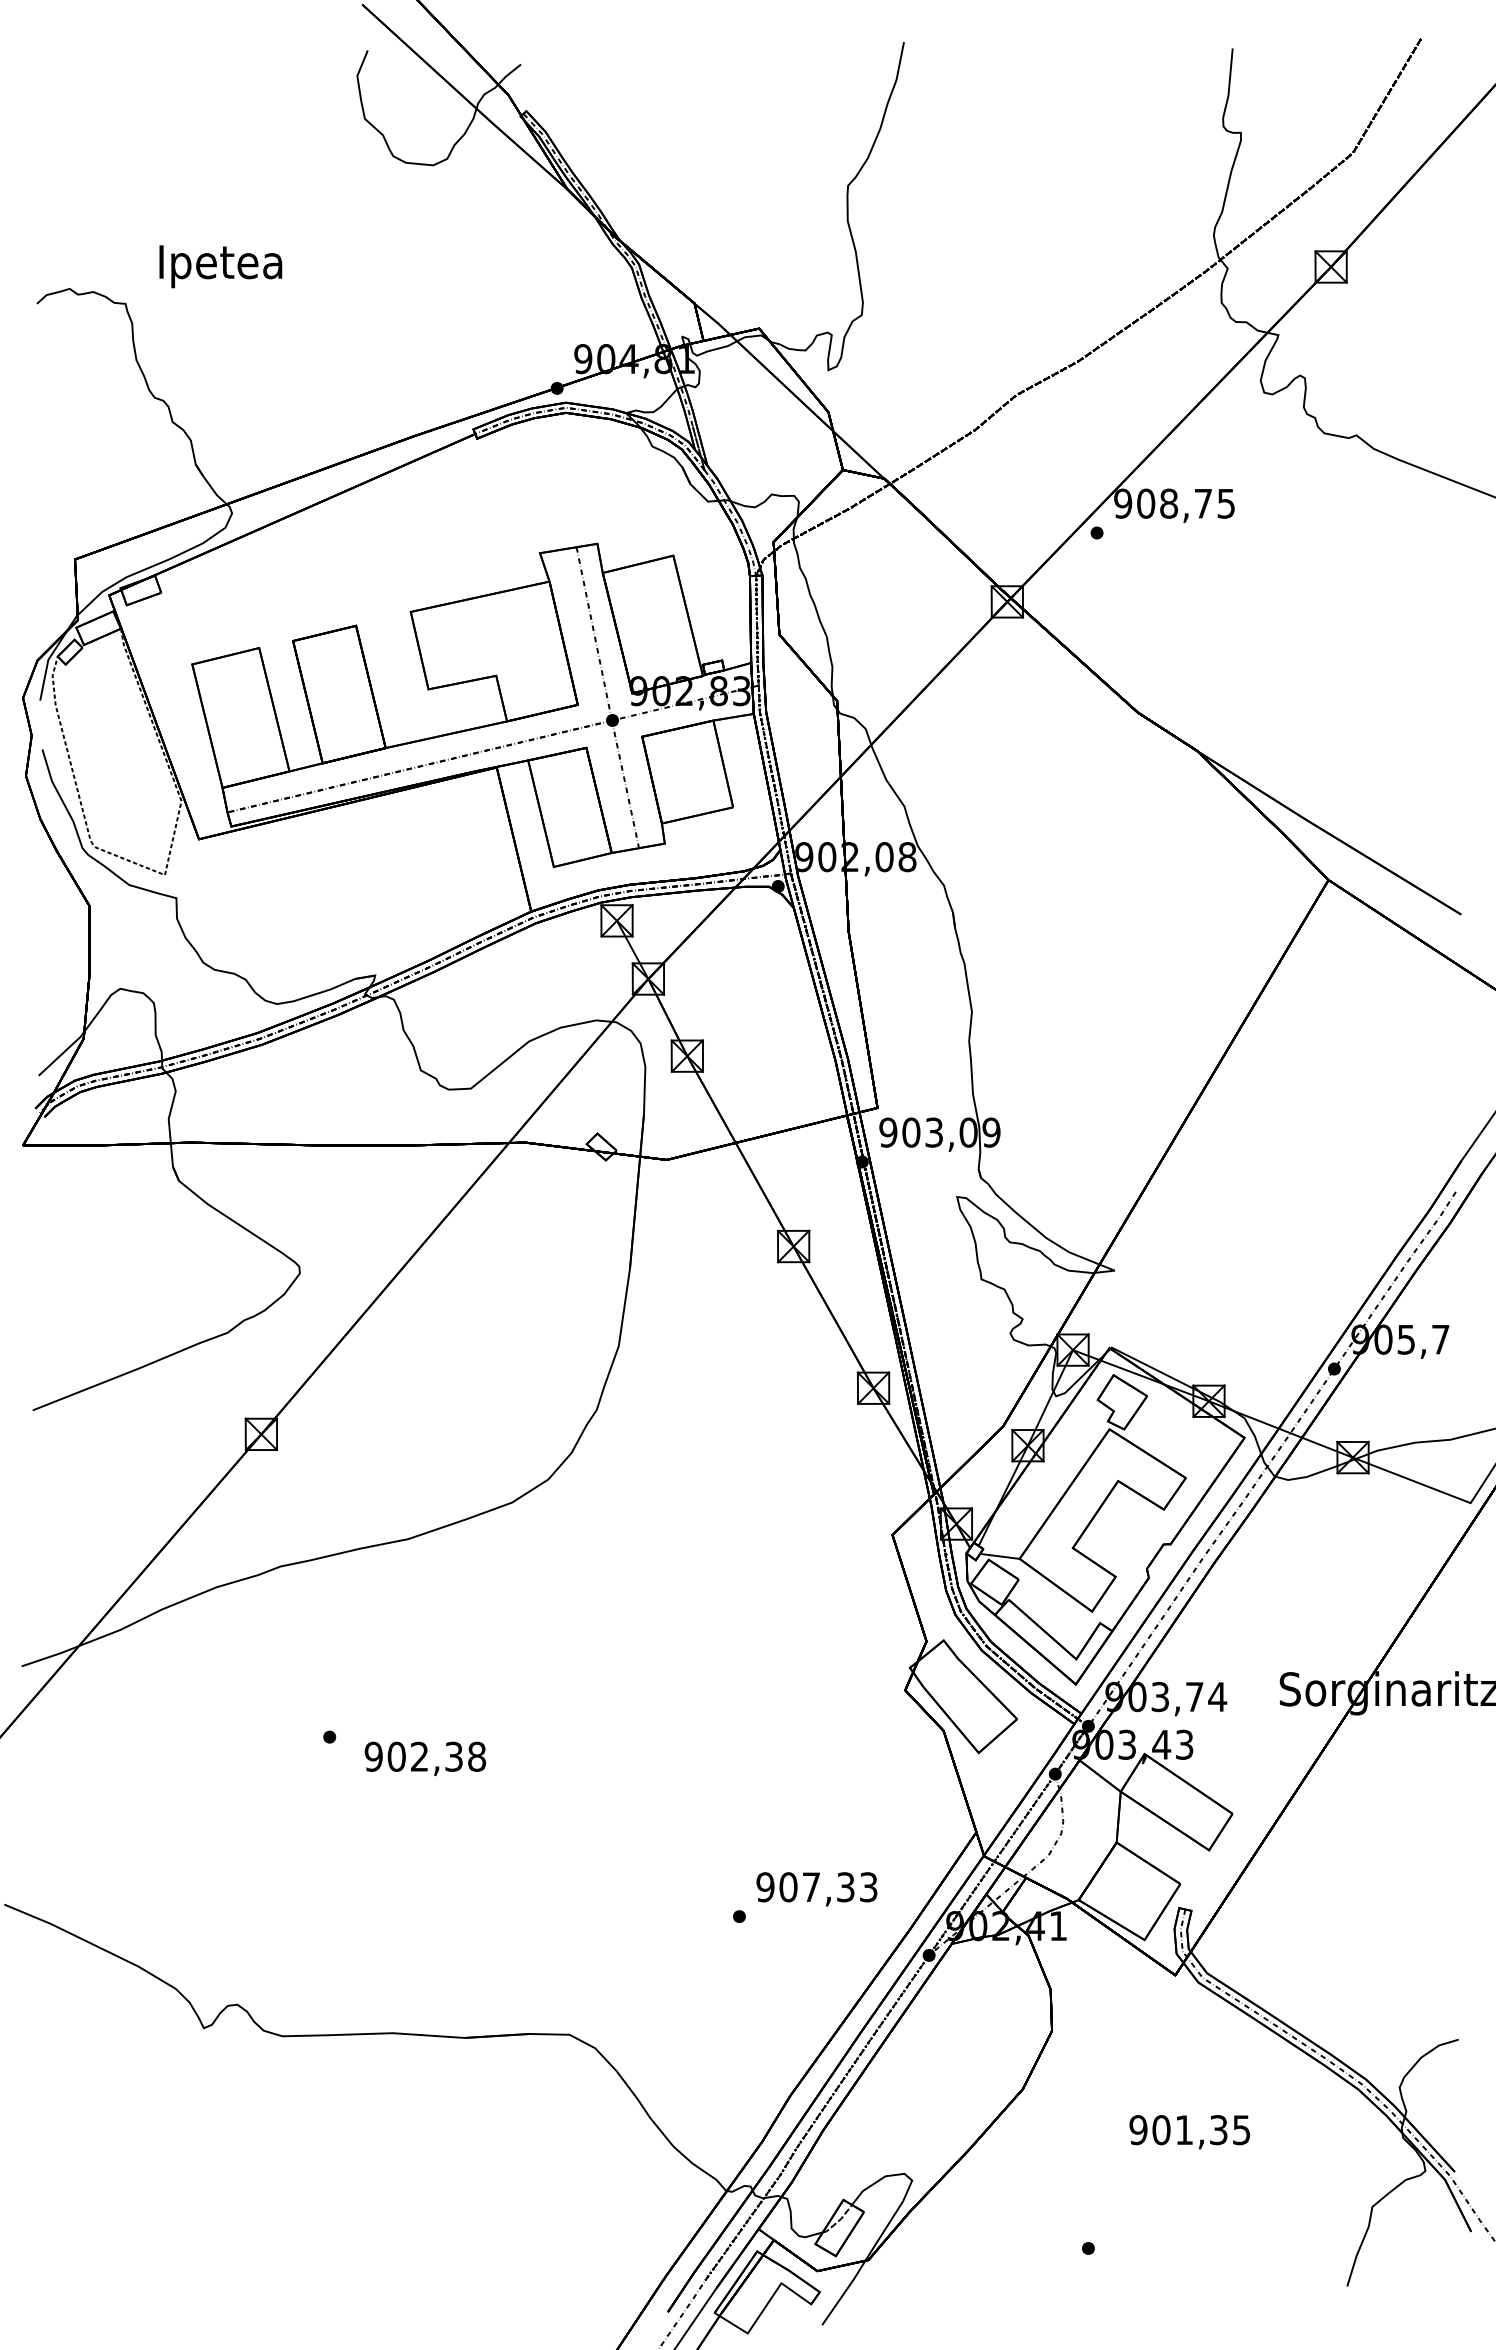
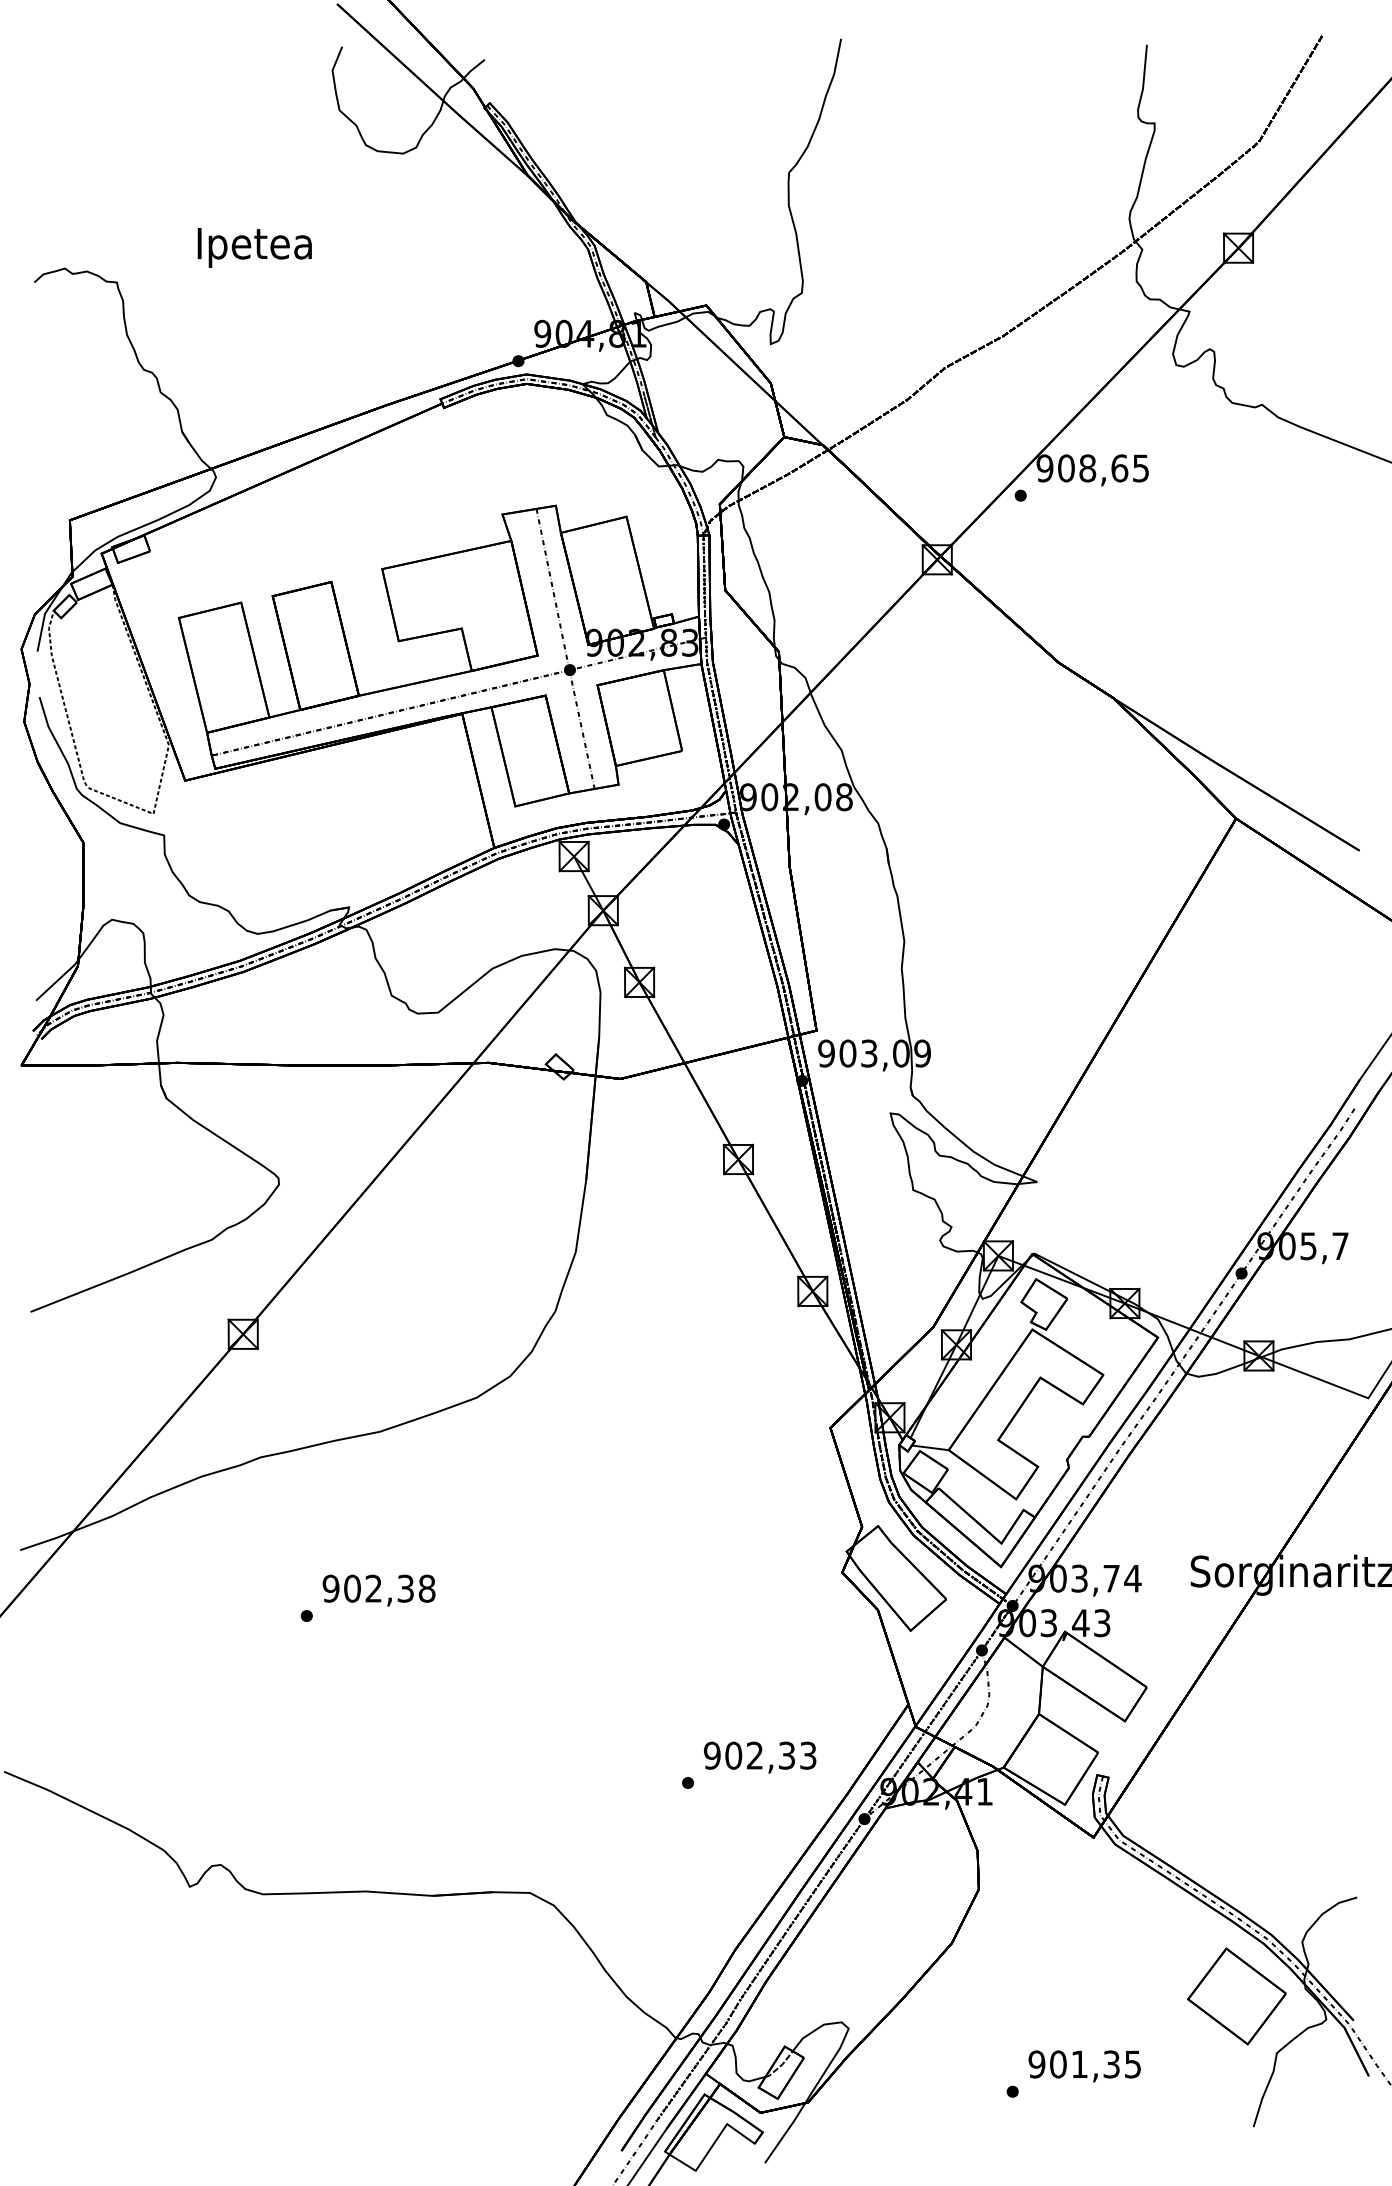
text: (220, 266) -> (254, 247), moved
text: (1203, 503) -> (1119, 468), 908,75 -> 908,65
text: (424, 1758) -> (378, 1590), moved
text: (810, 1886) -> (754, 1754), 907,33 -> 902,33
text: (1189, 2132) -> (1084, 2066), moved
part: (1328, 2145) -> (1236, 1995), added

